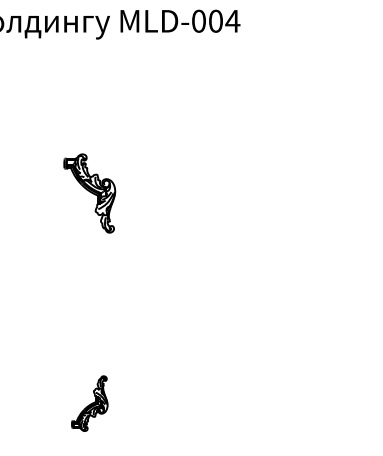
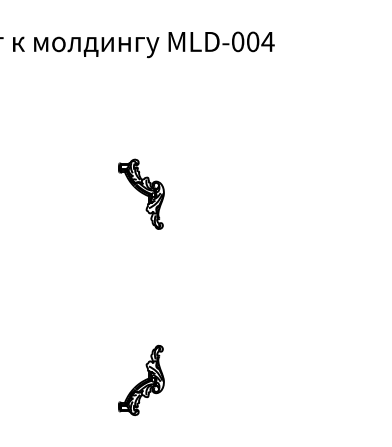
part: (89, 402) -> (141, 379), size x1.43

